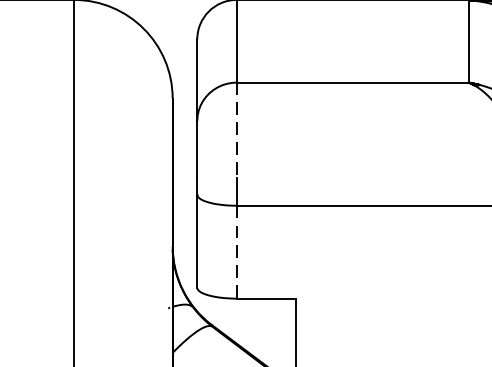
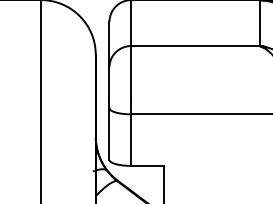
line: (236, 130) -> (131, 72), dashed -> solid
line: (236, 252) -> (131, 140), dashed -> solid

